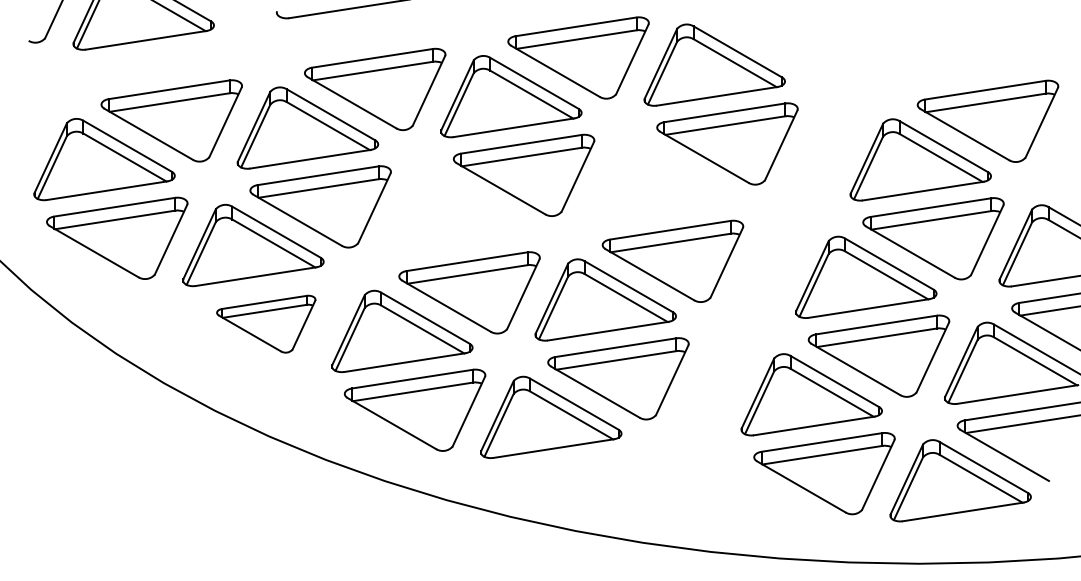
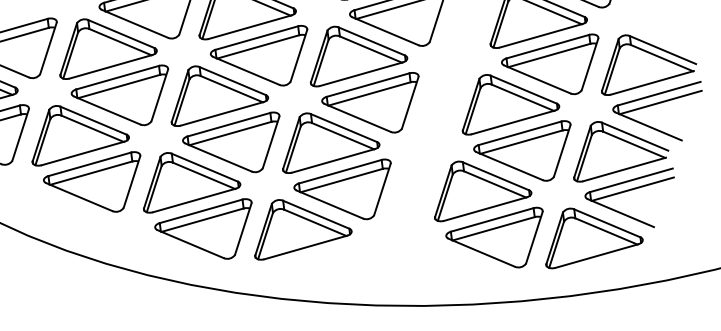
part: (660, 182) -> (357, 52), added
part: (456, 213) -> (217, 91), added
part: (266, 323) -> (94, 185), size x1.43

